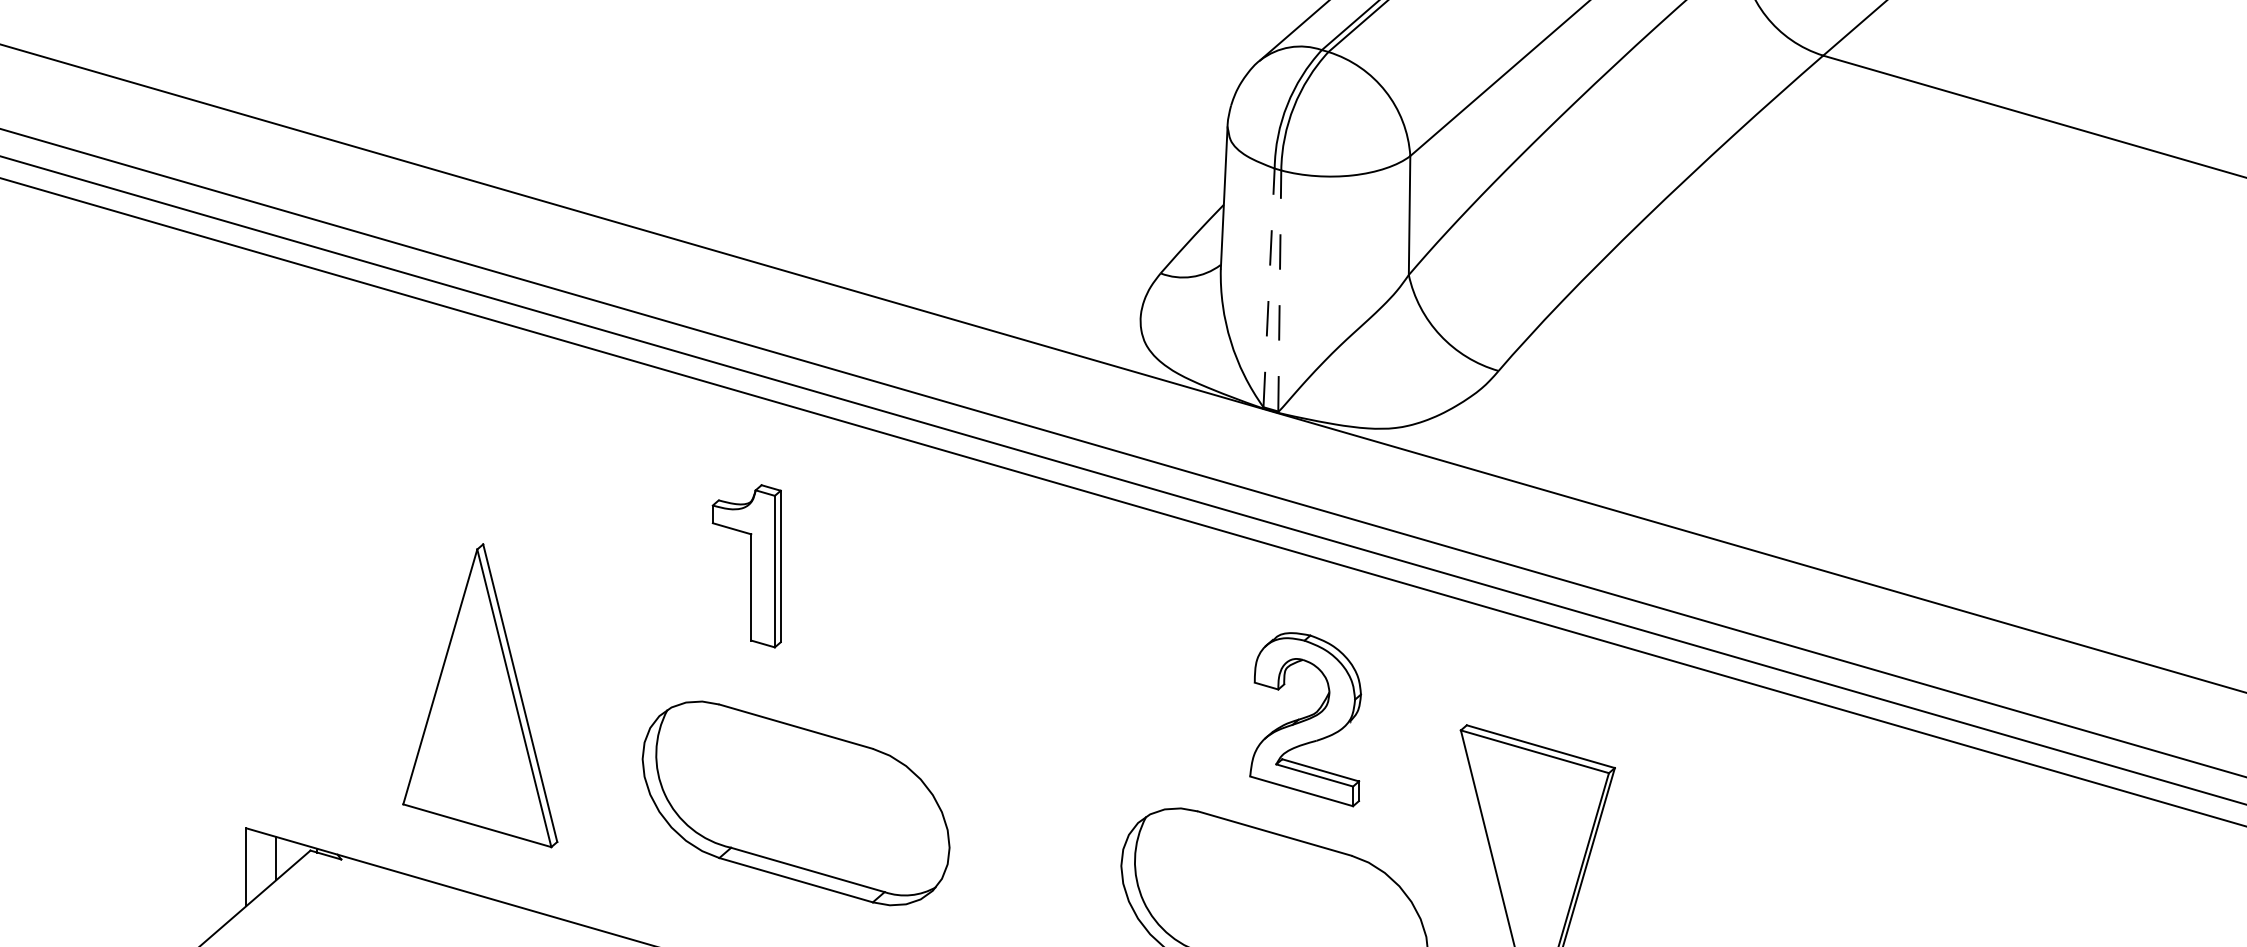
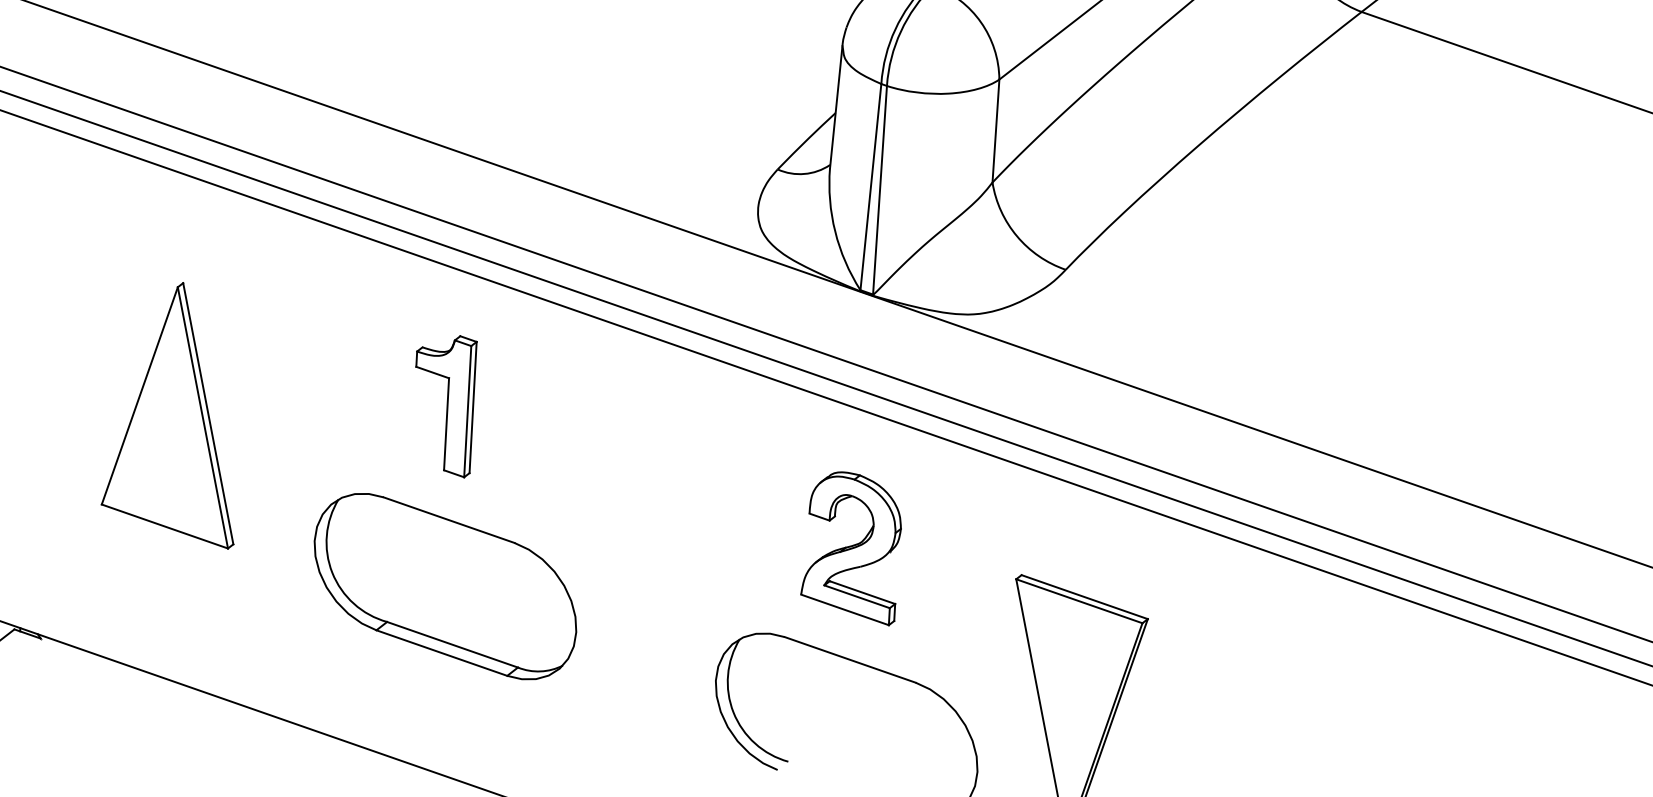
line: (1269, 287) -> (871, 186), dashed -> solid
line: (1279, 290) -> (879, 189), dashed -> solid
part: (746, 566) -> (443, 405), moved
part: (480, 695) -> (173, 413), moved
part: (1305, 719) -> (851, 547), moved
part: (795, 803) -> (444, 586), moved

